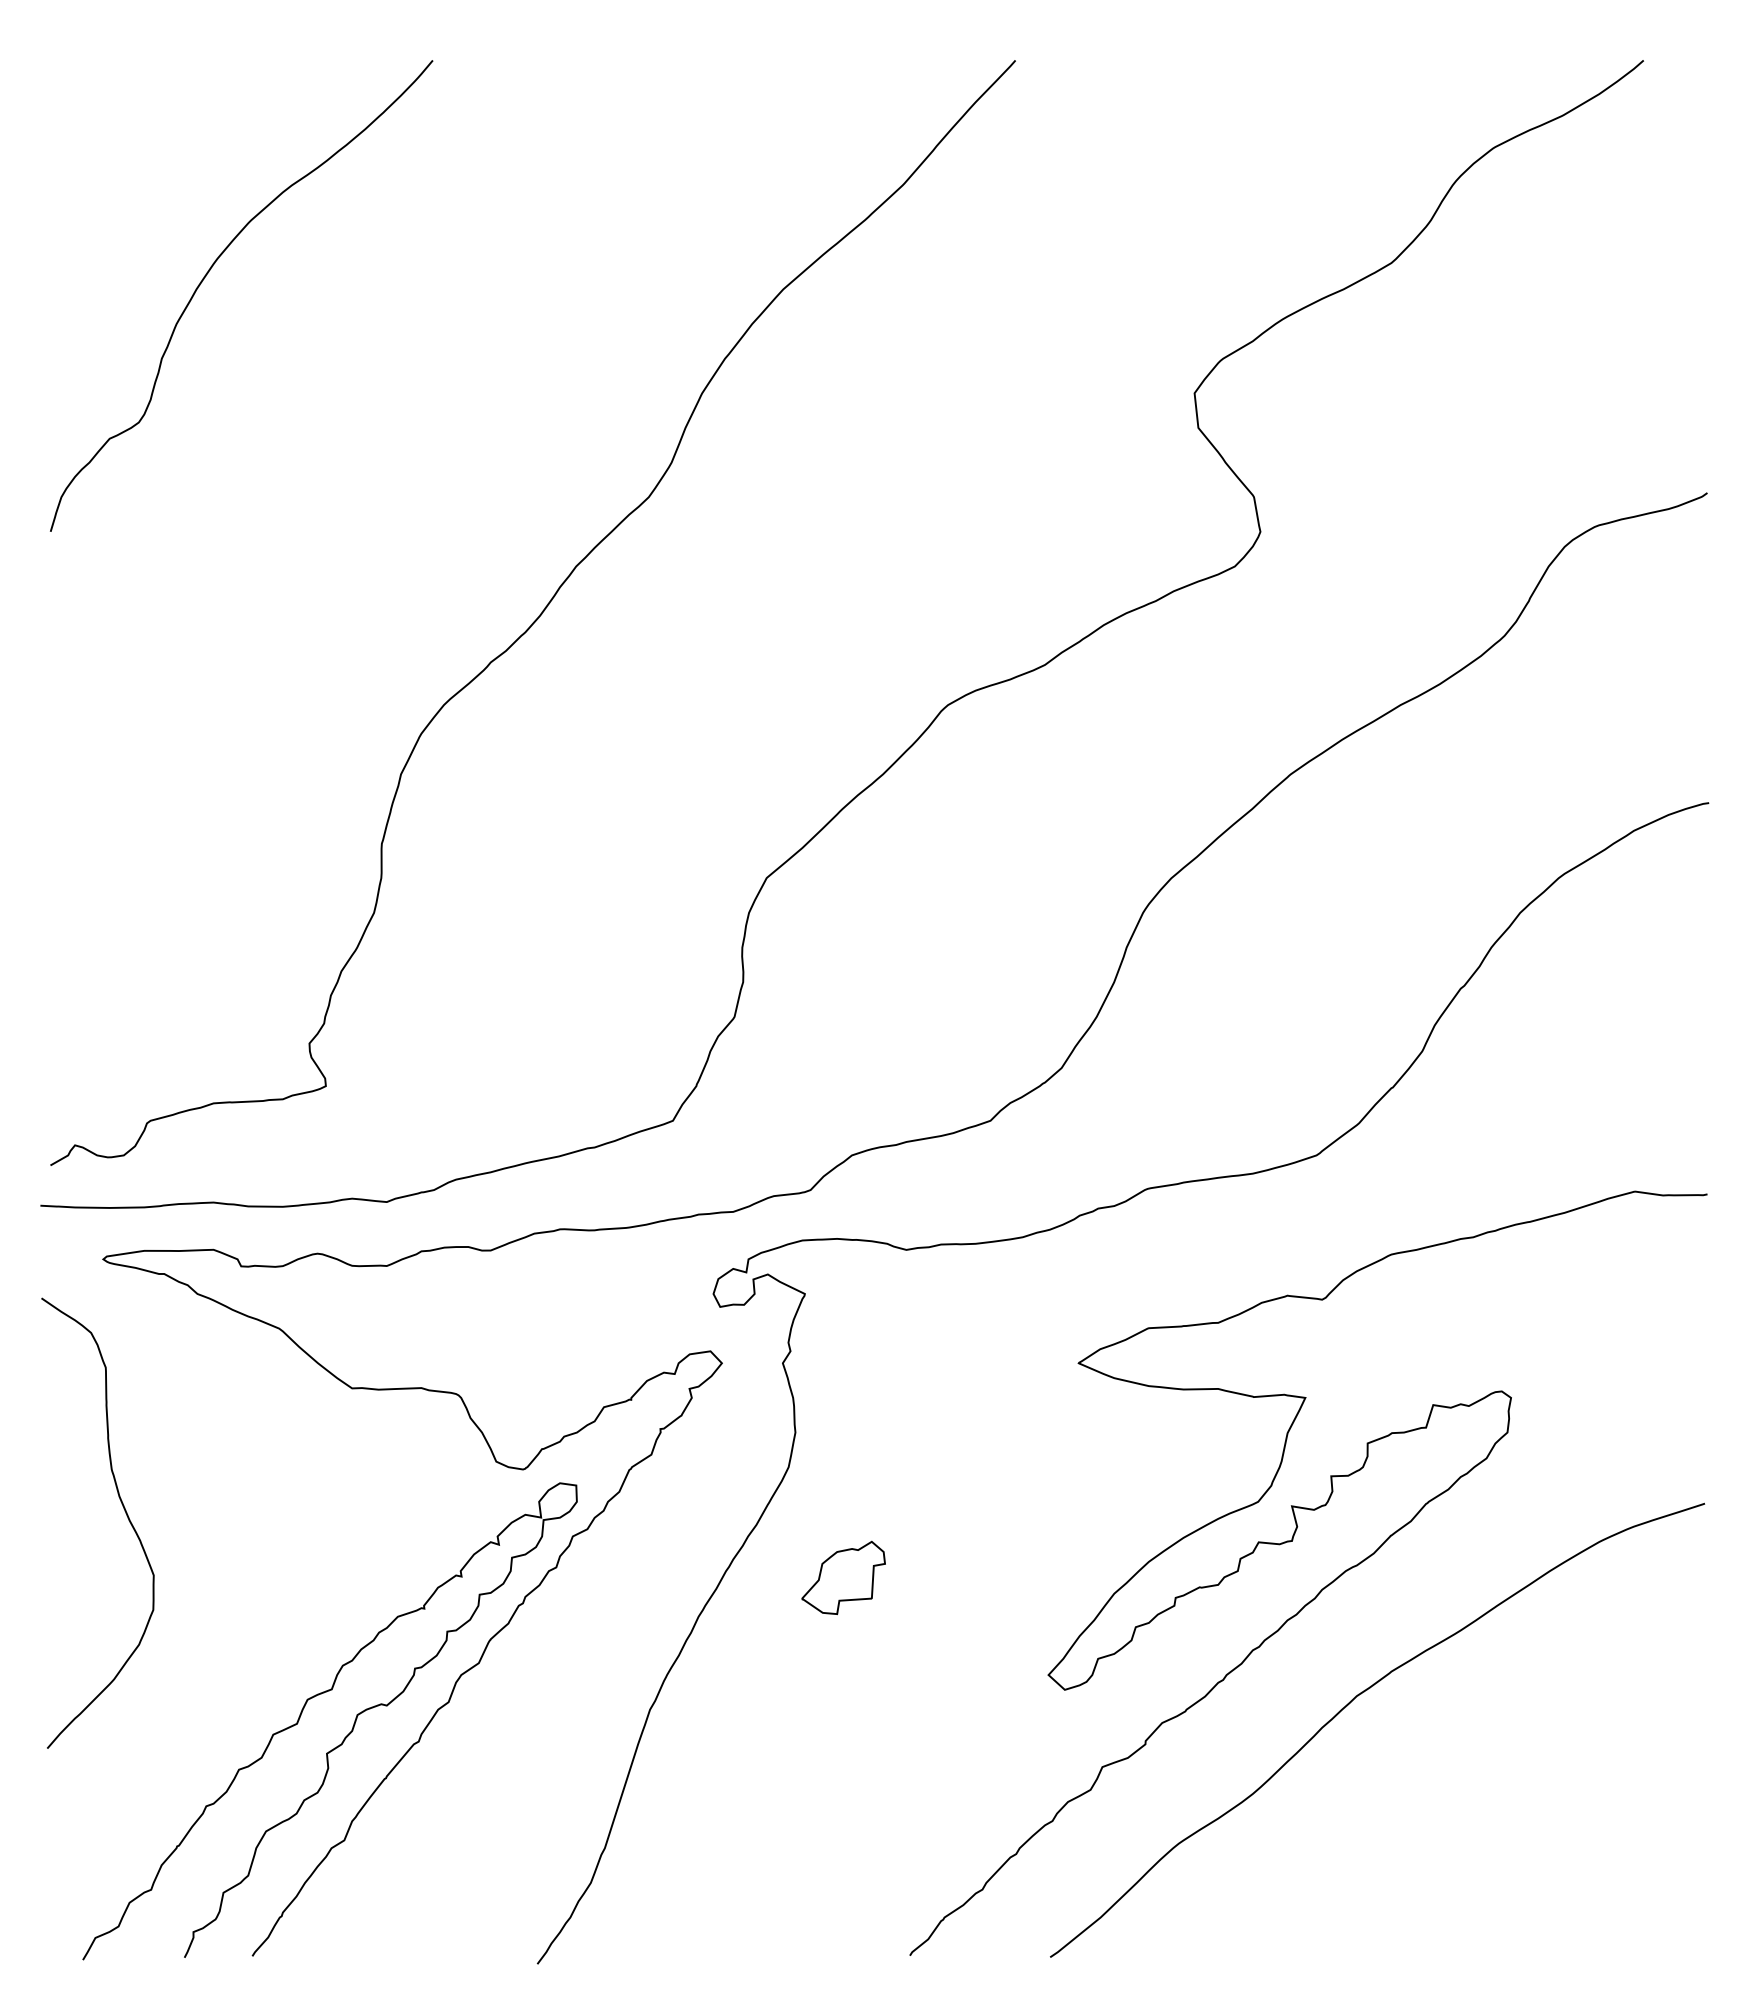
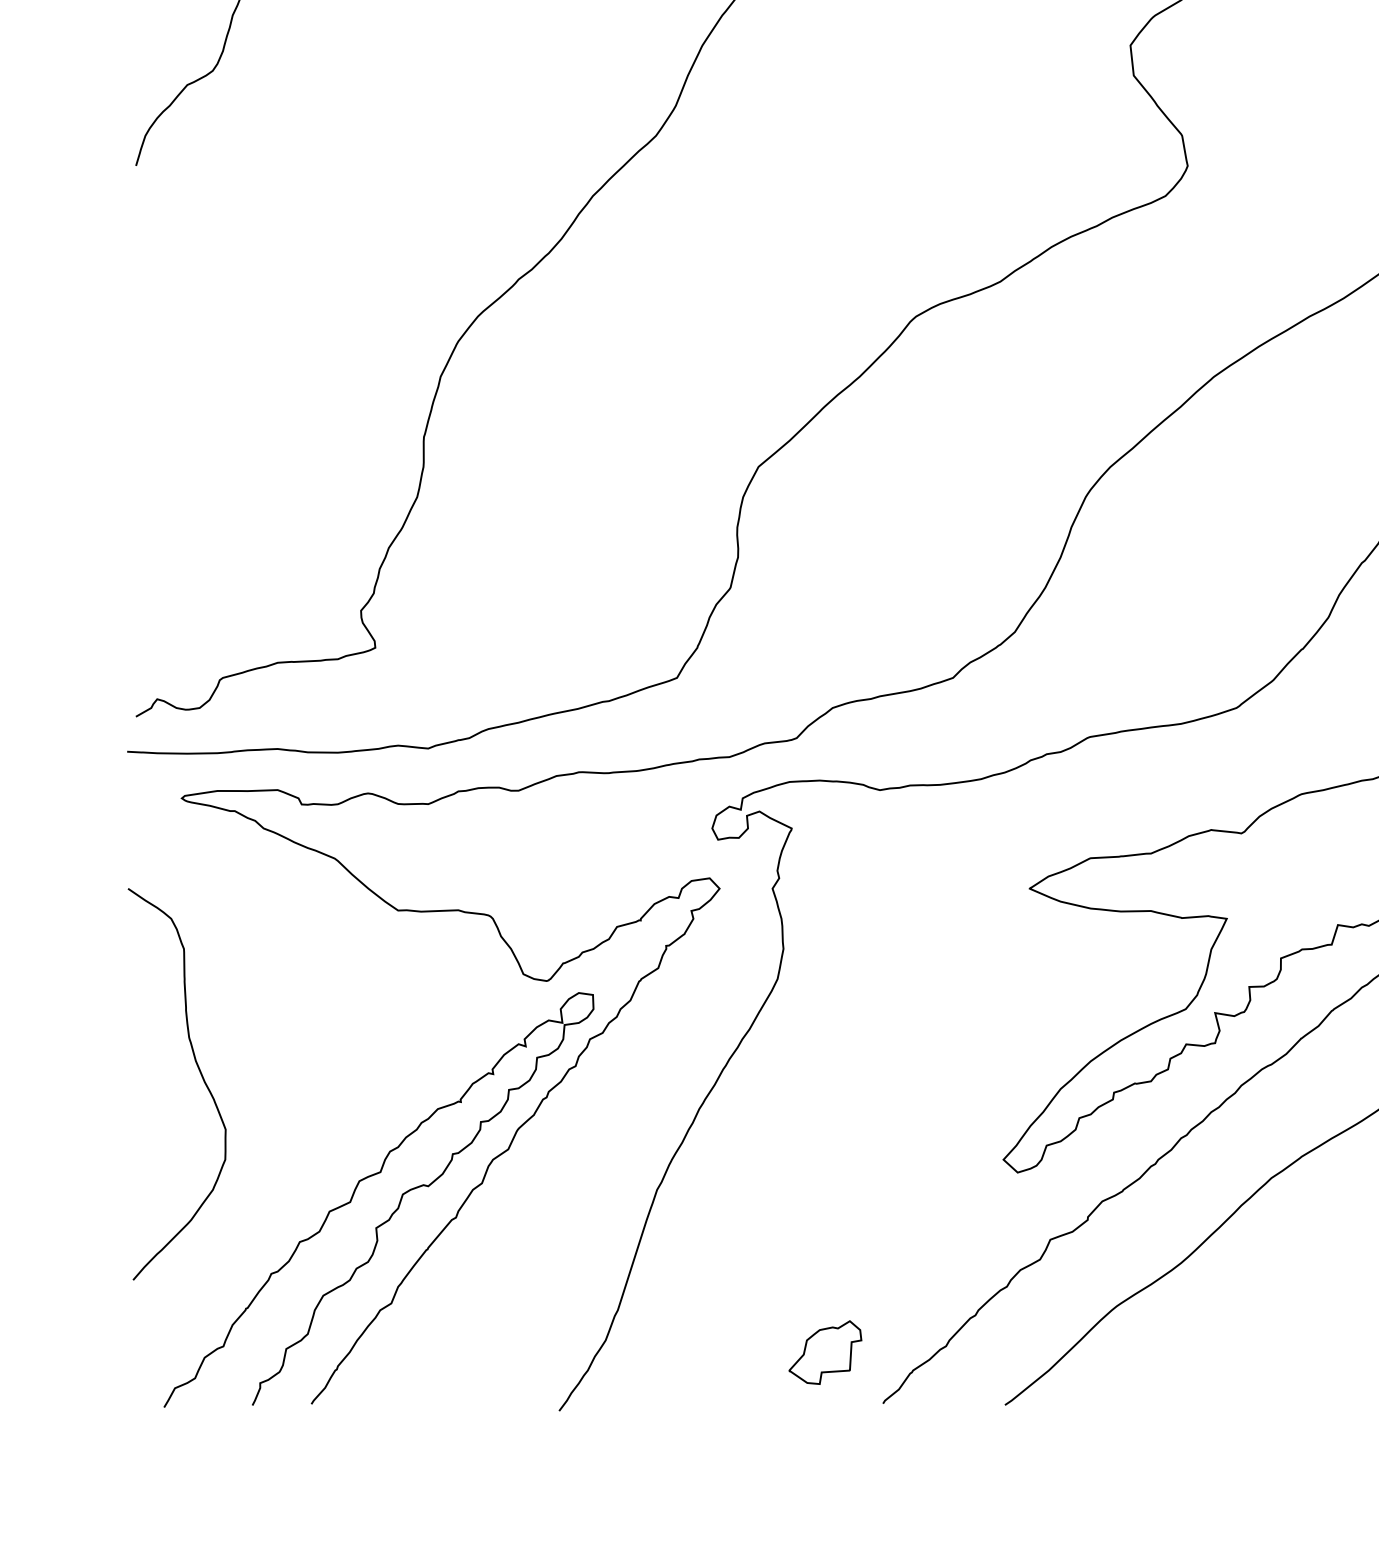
curve: (124, 1511) -> (200, 1074), moved
part: (843, 1577) -> (825, 1352), moved

